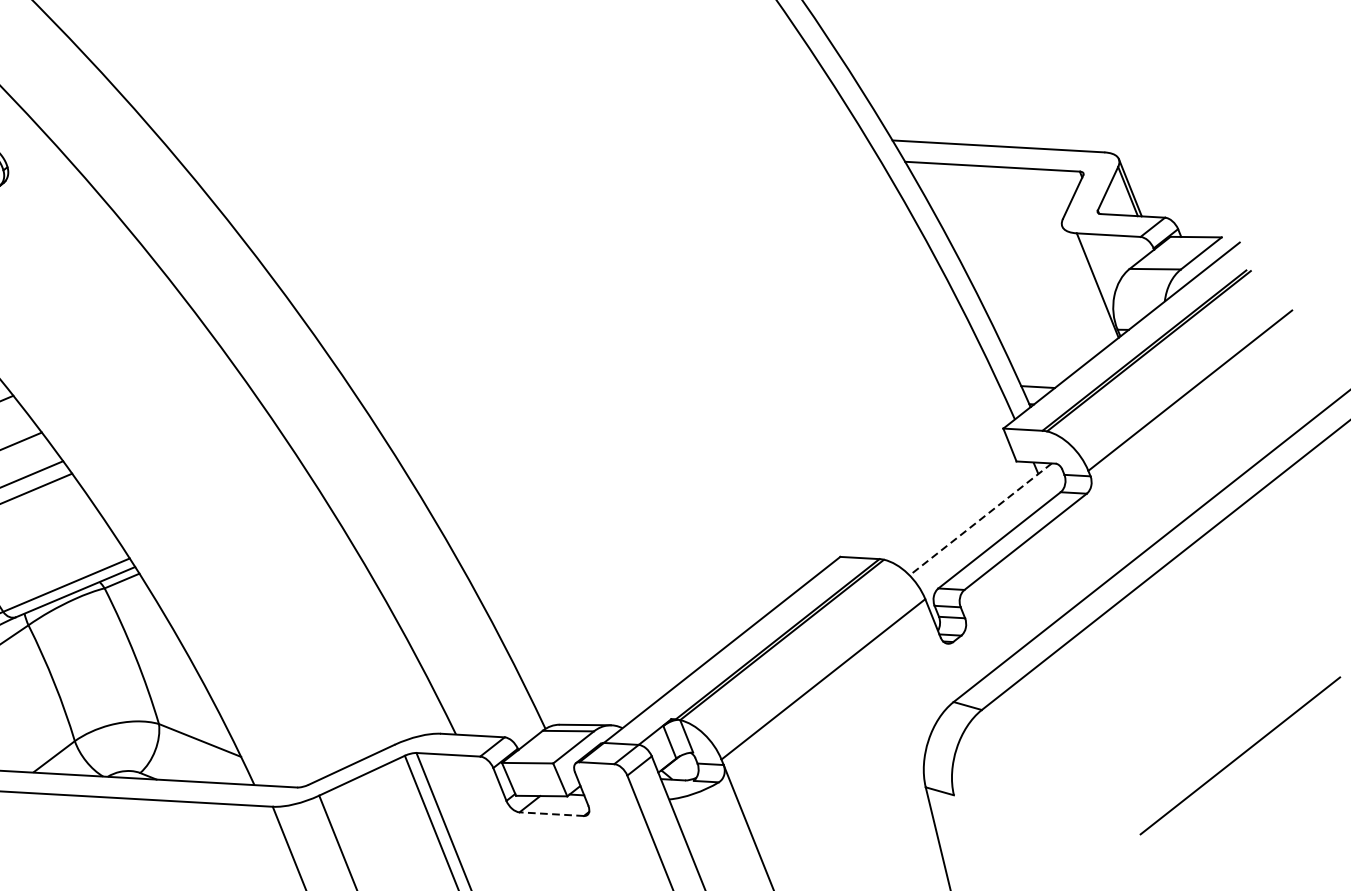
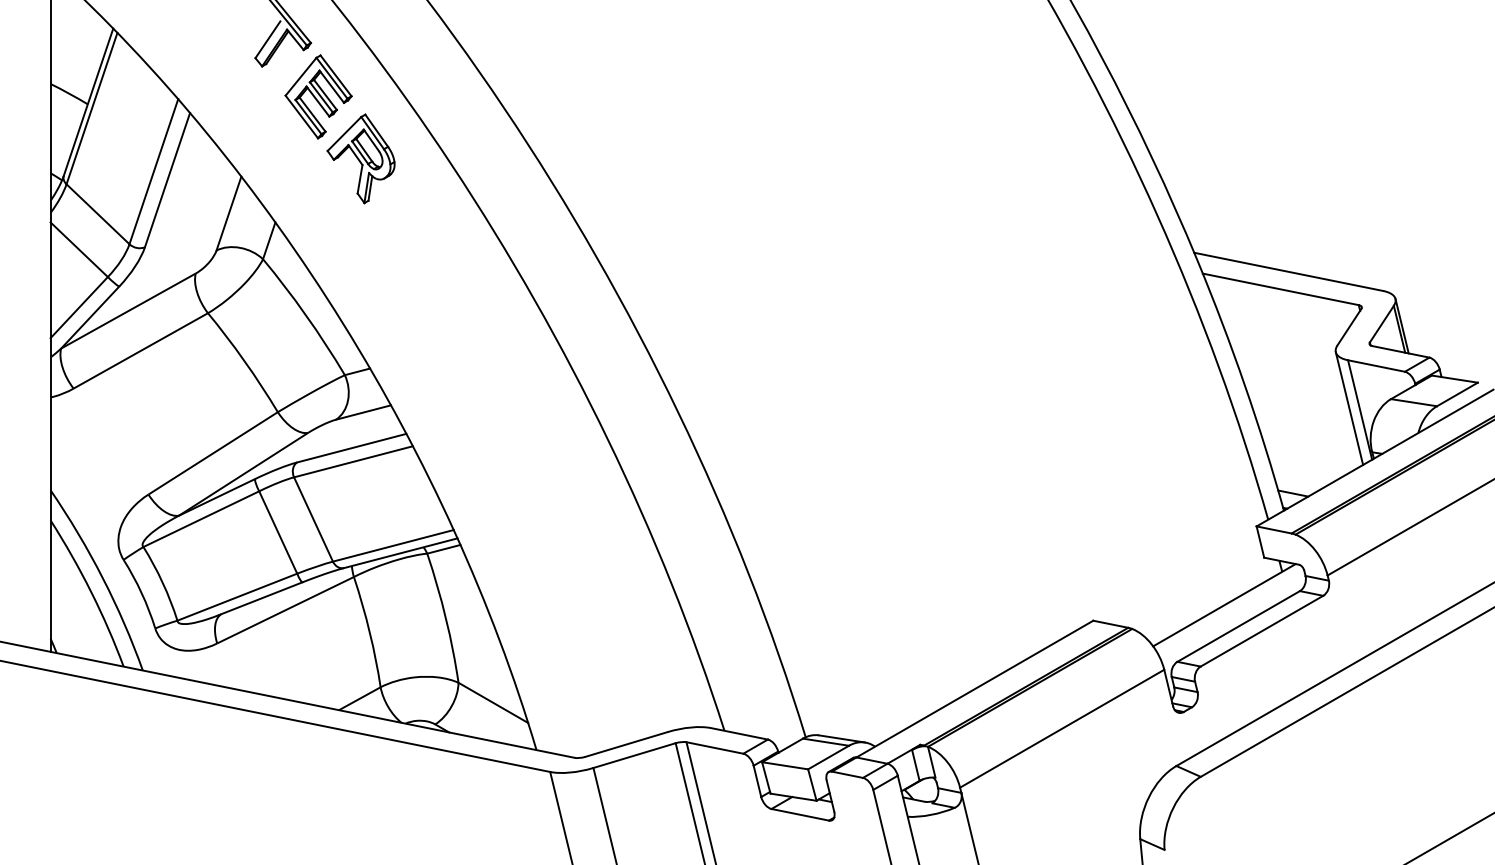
line: (1085, 285) -> (1349, 408), added
line: (980, 519) -> (1224, 605), dashed -> solid
line: (550, 813) -> (799, 814), dashed -> solid

